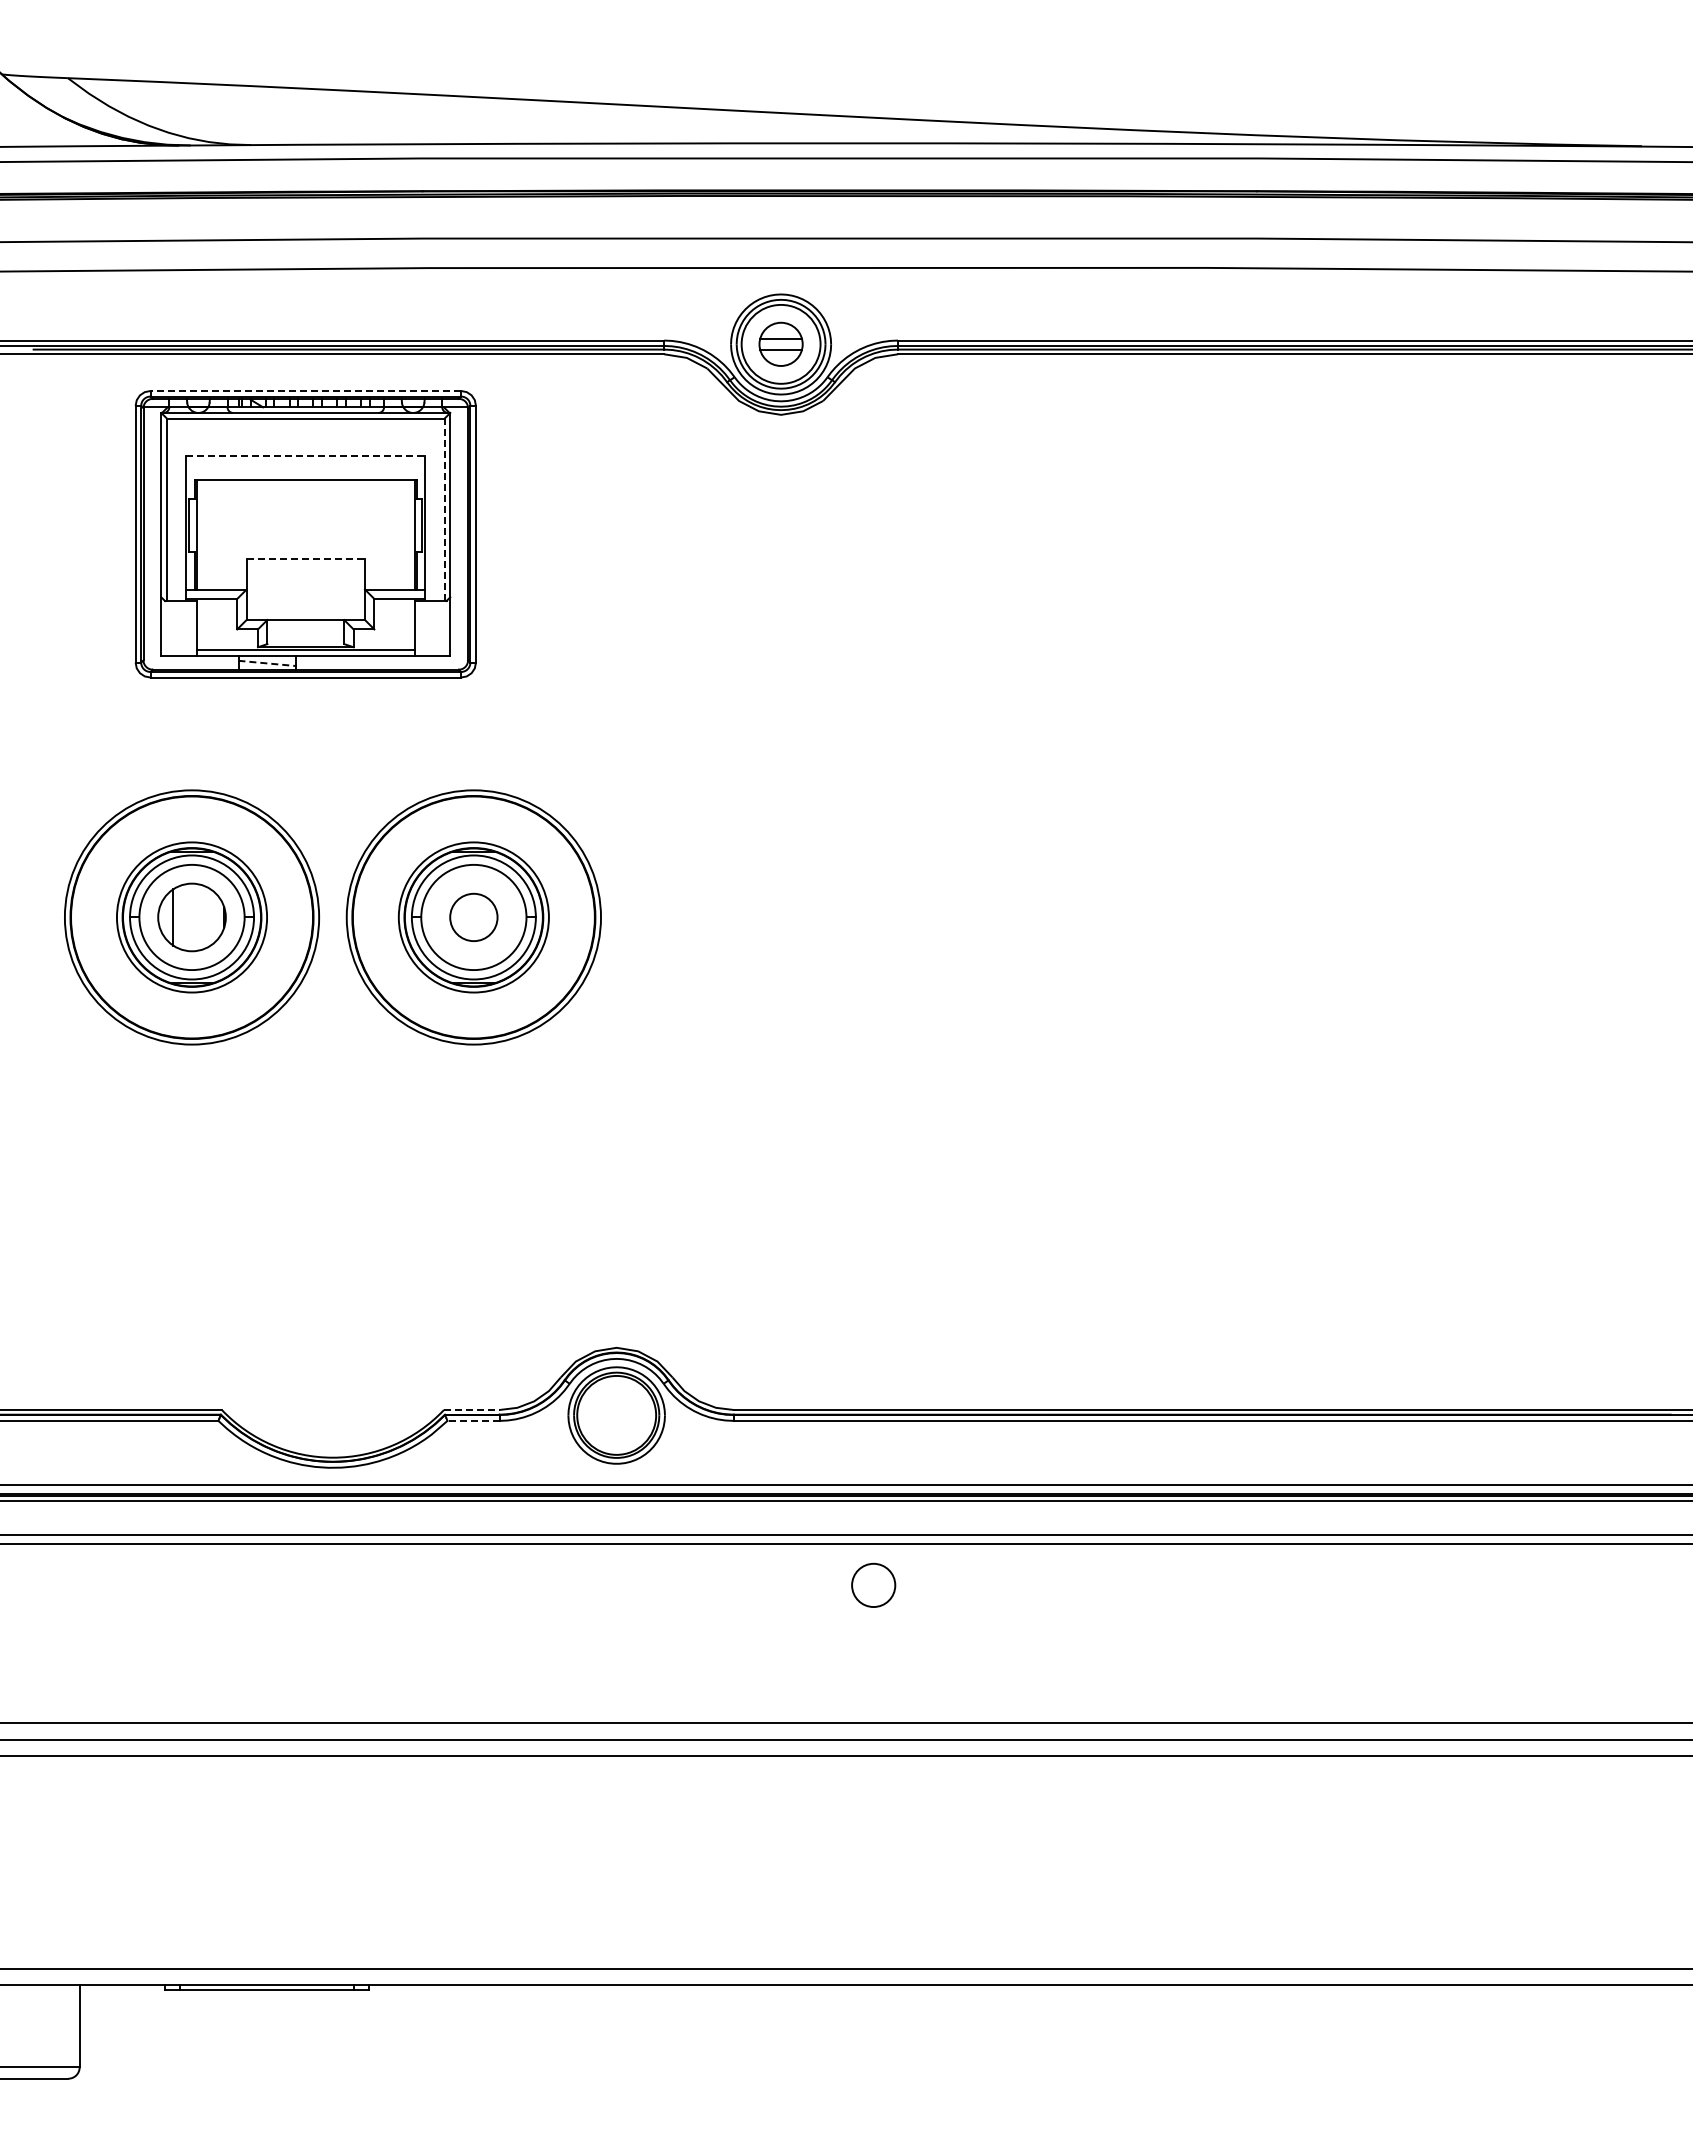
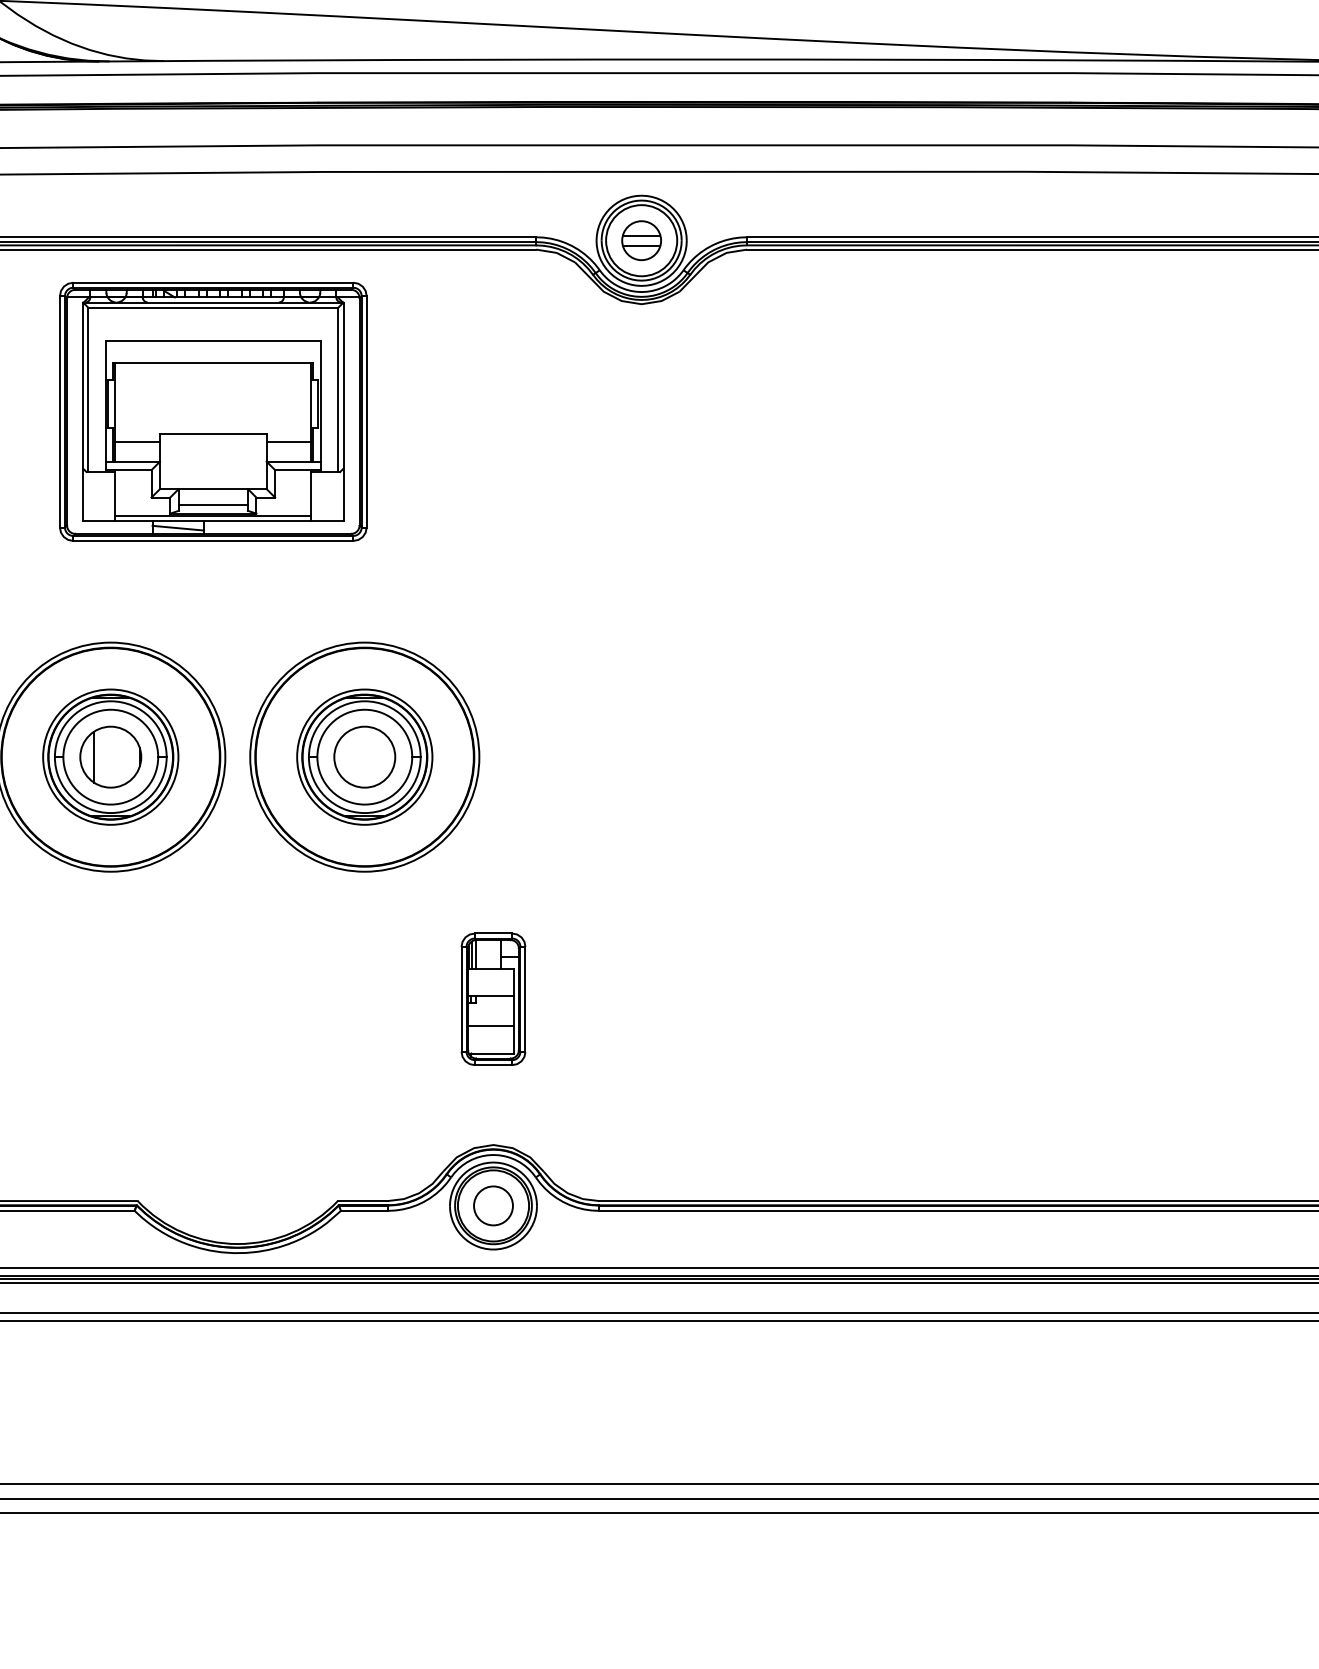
line: (305, 391) -> (213, 283), dashed -> solid
line: (306, 455) -> (213, 340), dashed -> solid
line: (444, 509) -> (338, 389), dashed -> solid
line: (306, 559) -> (213, 434), dashed -> solid
line: (221, 568) -> (137, 442), added
line: (389, 568) -> (288, 442), added
line: (305, 637) -> (213, 504), added
line: (266, 663) -> (177, 528), dashed -> solid
circle: (473, 917) -> (364, 757), size x1.43
part: (616, 1185) -> (493, 998), added
line: (471, 1410) -> (362, 1201), dashed -> solid
line: (473, 1420) -> (364, 1210), dashed -> solid
circle: (873, 1584) -> (493, 1205), moved

